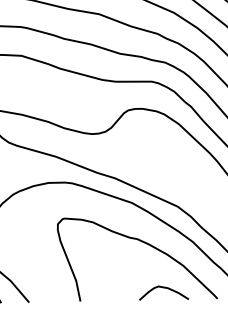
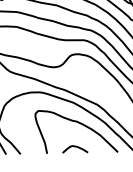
curve: (164, 289) -> (75, 147), moved

